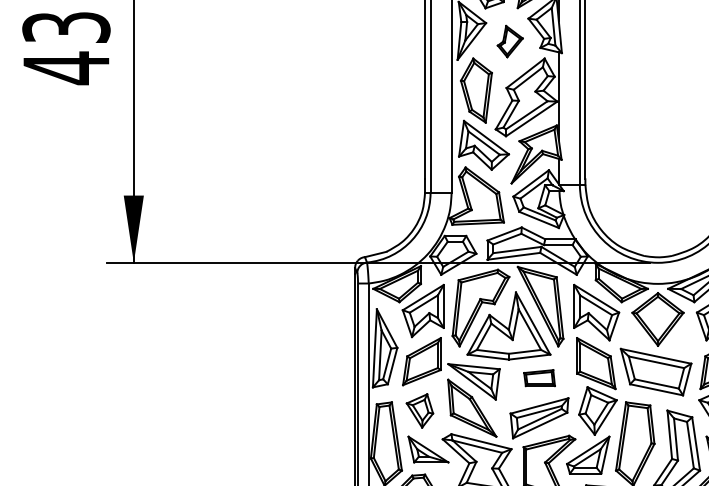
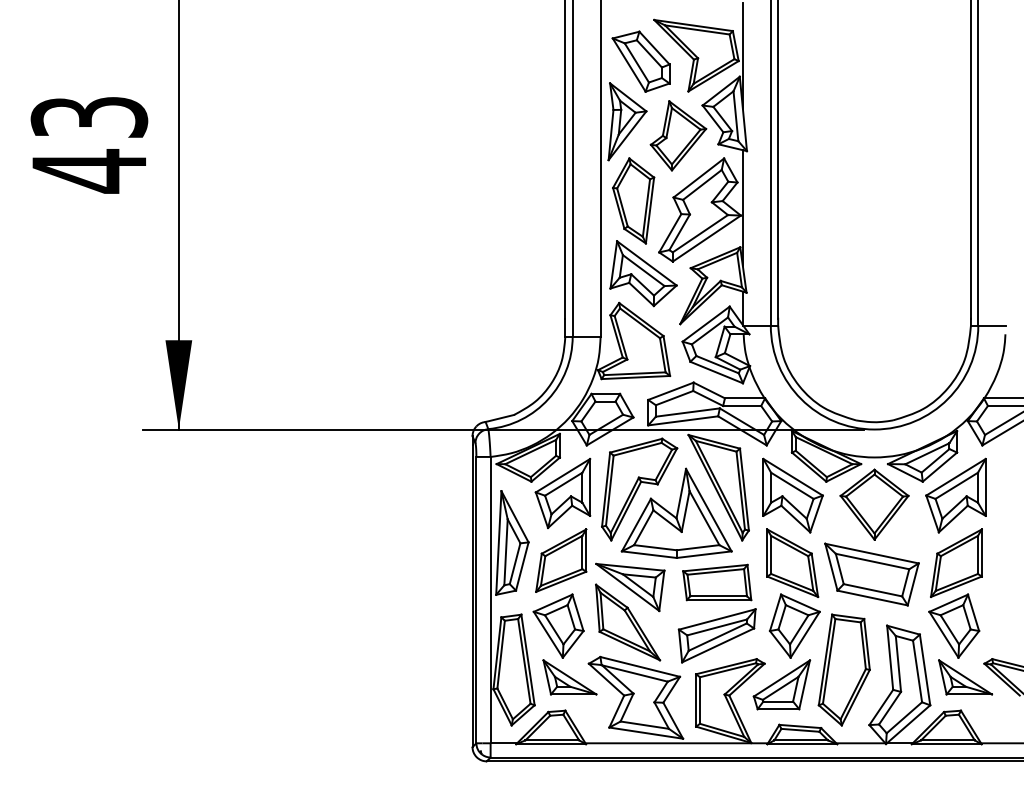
part: (510, 41) -> (678, 135), size x1.67
part: (539, 378) -> (717, 582), size x1.67
part: (419, 410) -> (558, 625), size x1.43

